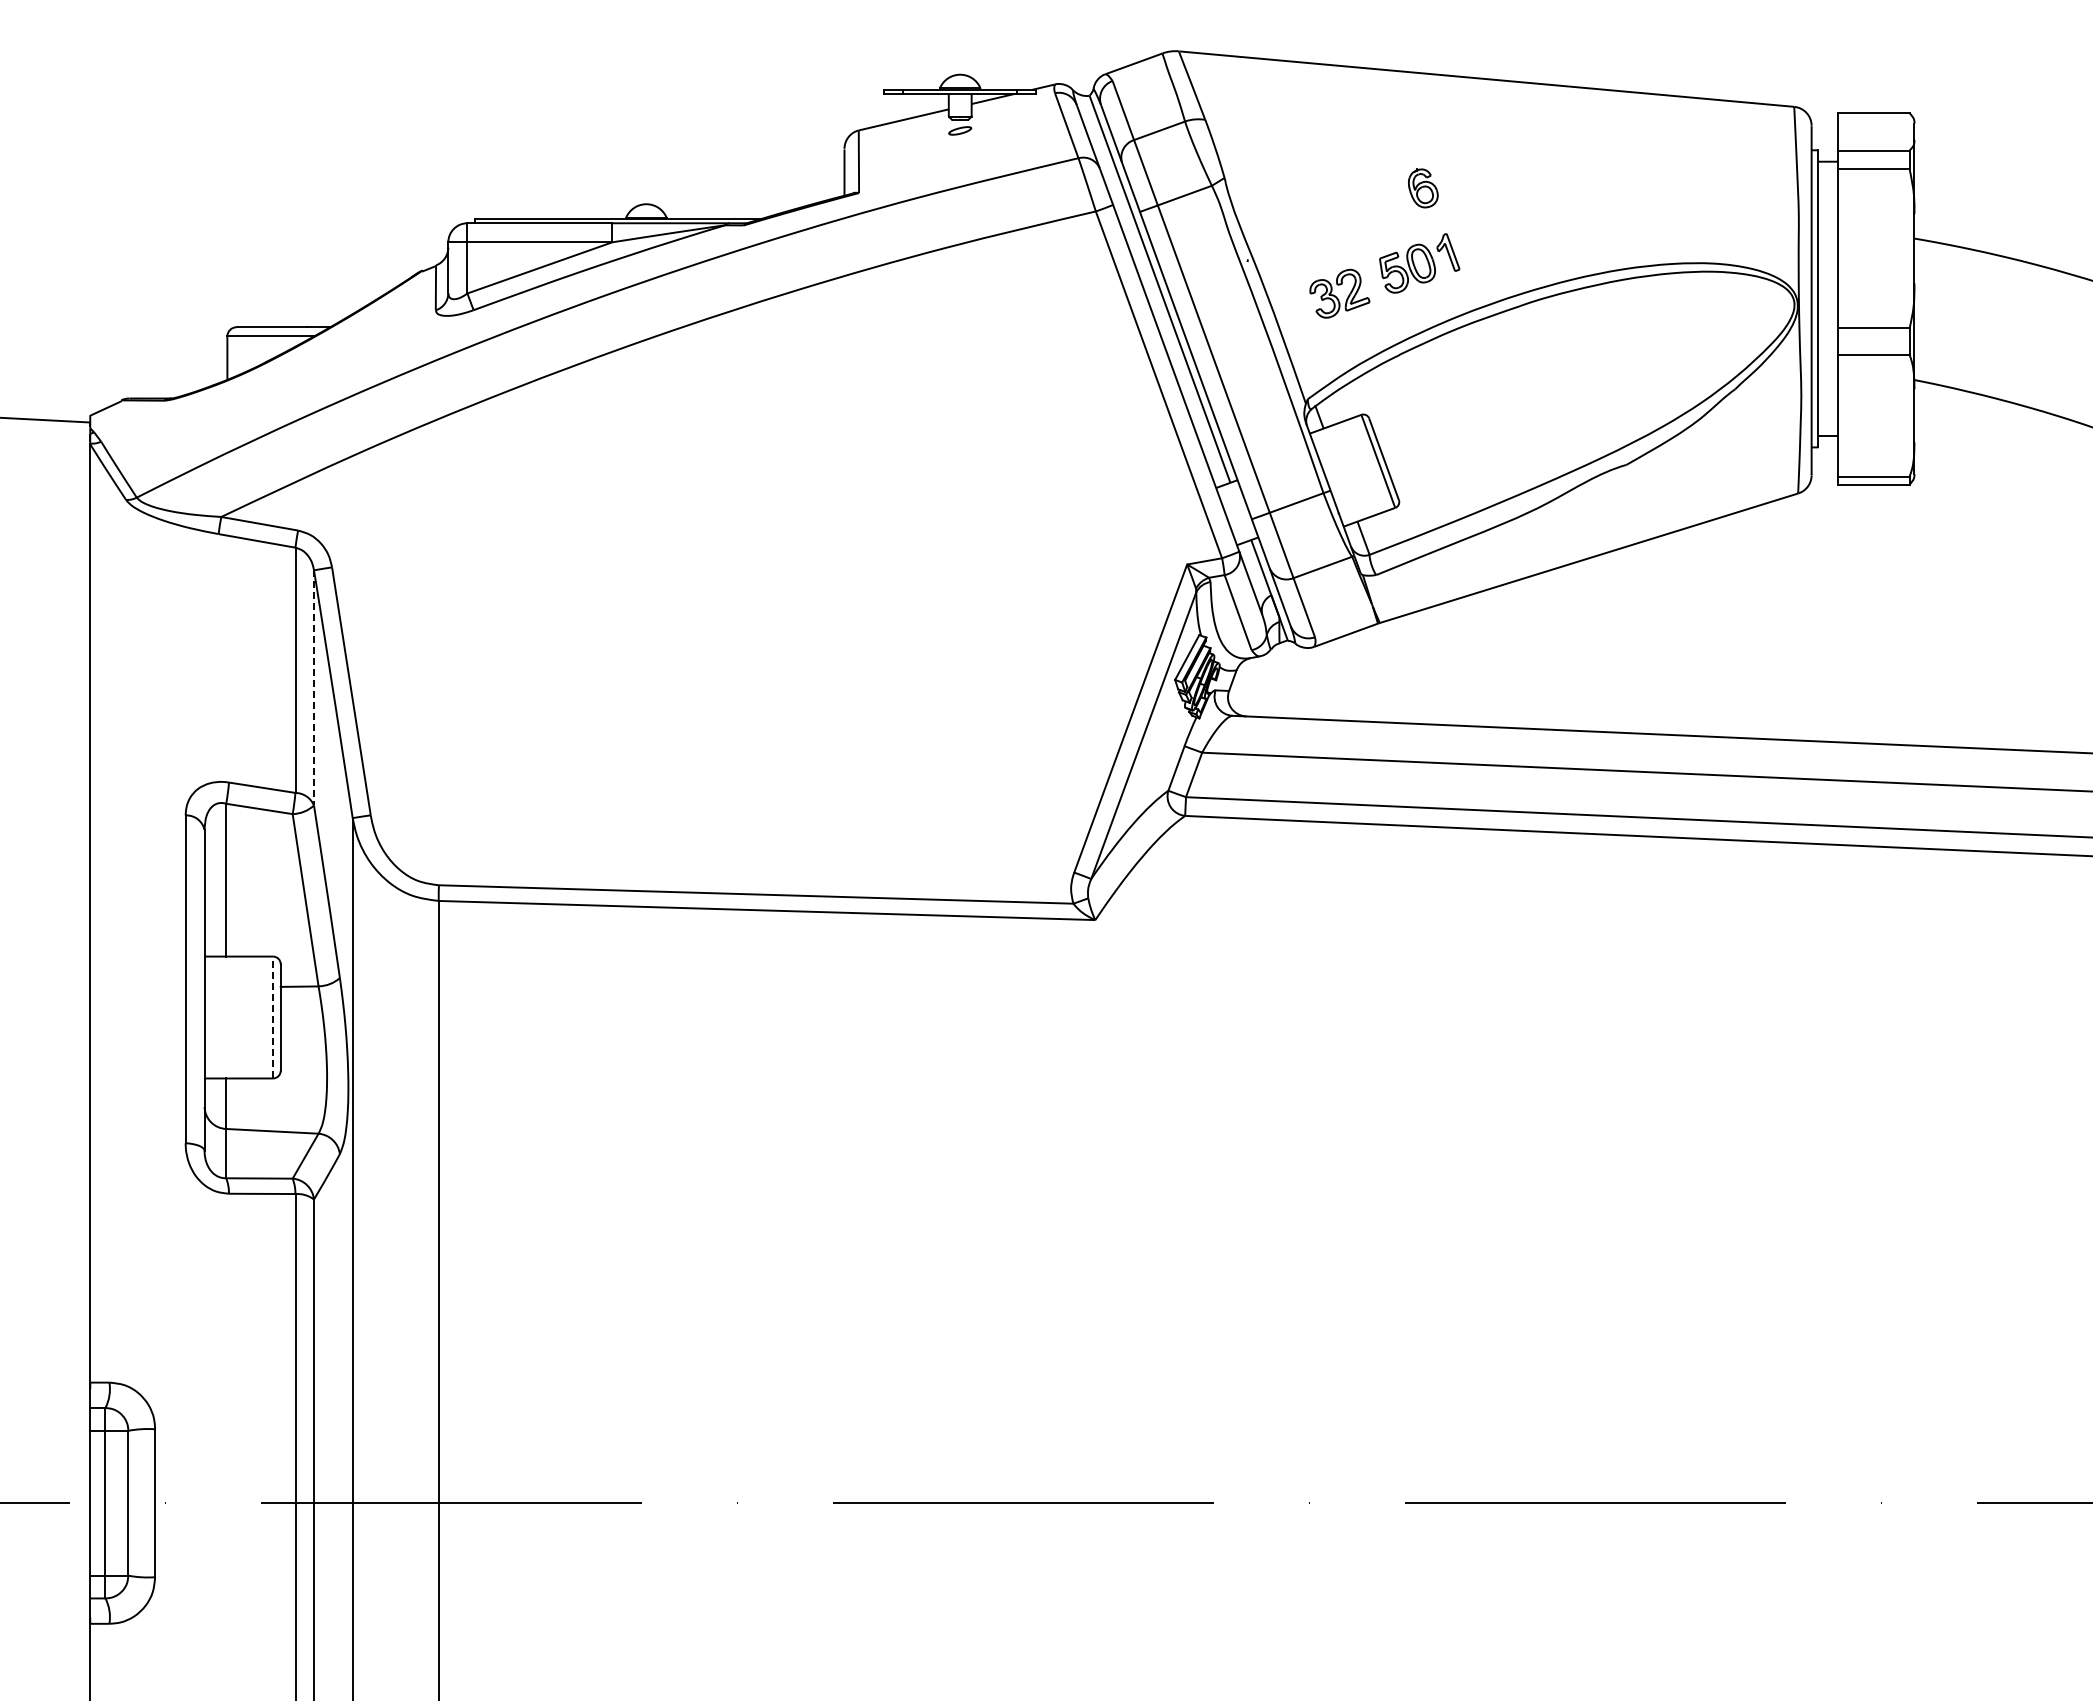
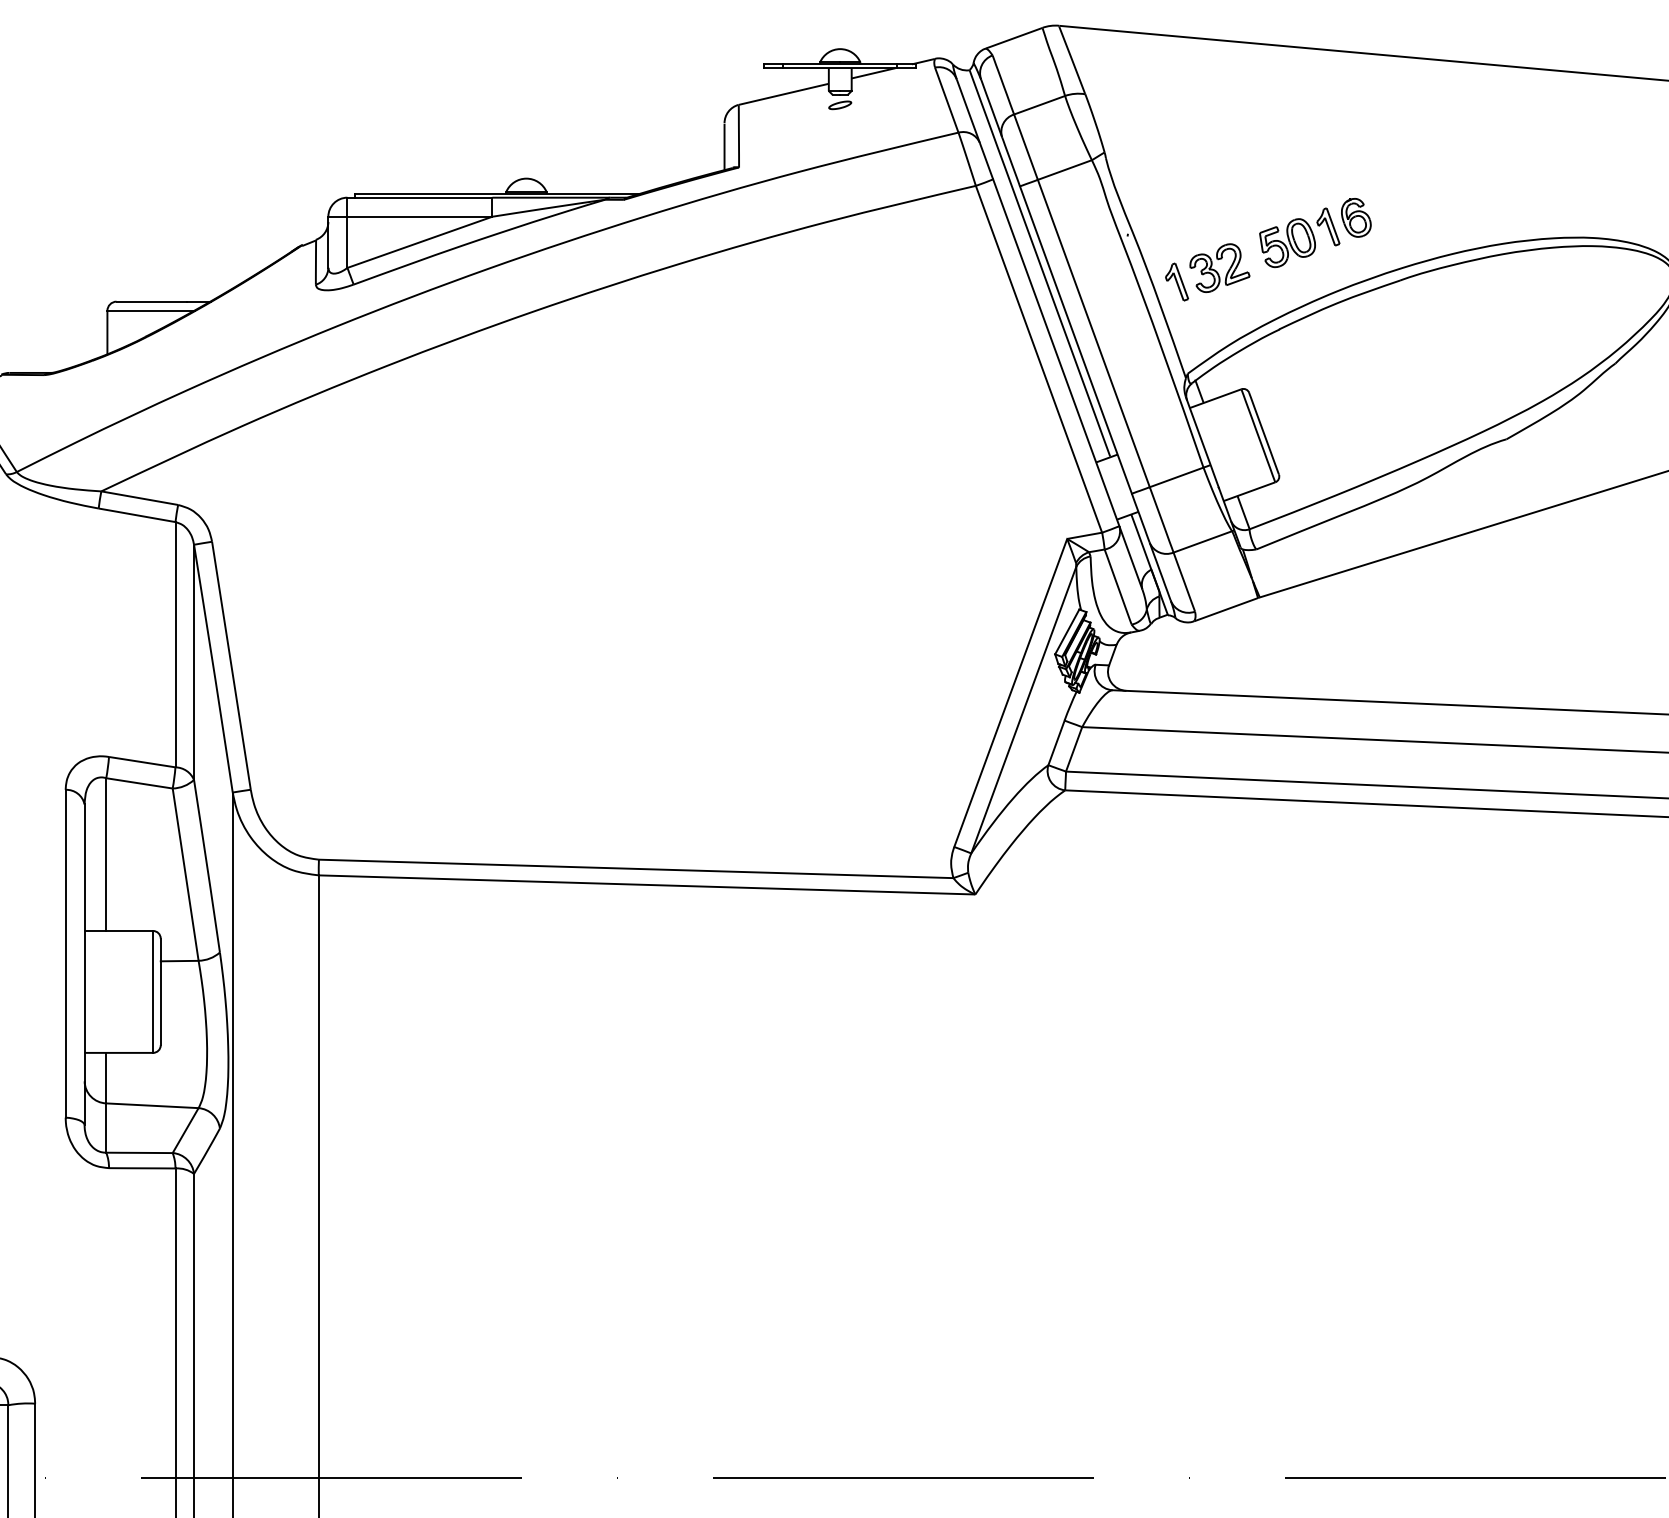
part: (1423, 188) -> (1356, 217), moved
part: (1296, 307) -> (1176, 281), added
line: (314, 687) -> (194, 661), dashed -> solid
line: (273, 1017) -> (153, 991), dashed -> solid

